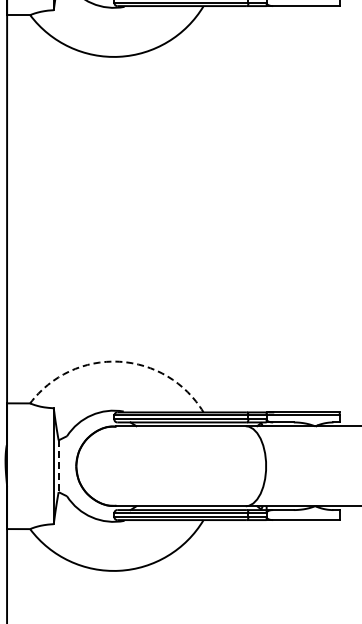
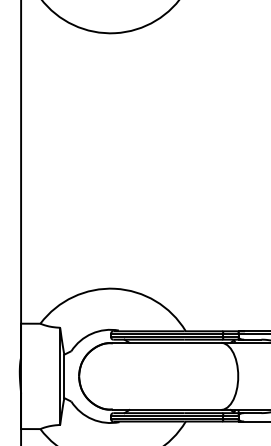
arc: (119, 361) -> (115, 288), dashed -> solid
line: (58, 466) -> (64, 376), dashed -> solid

